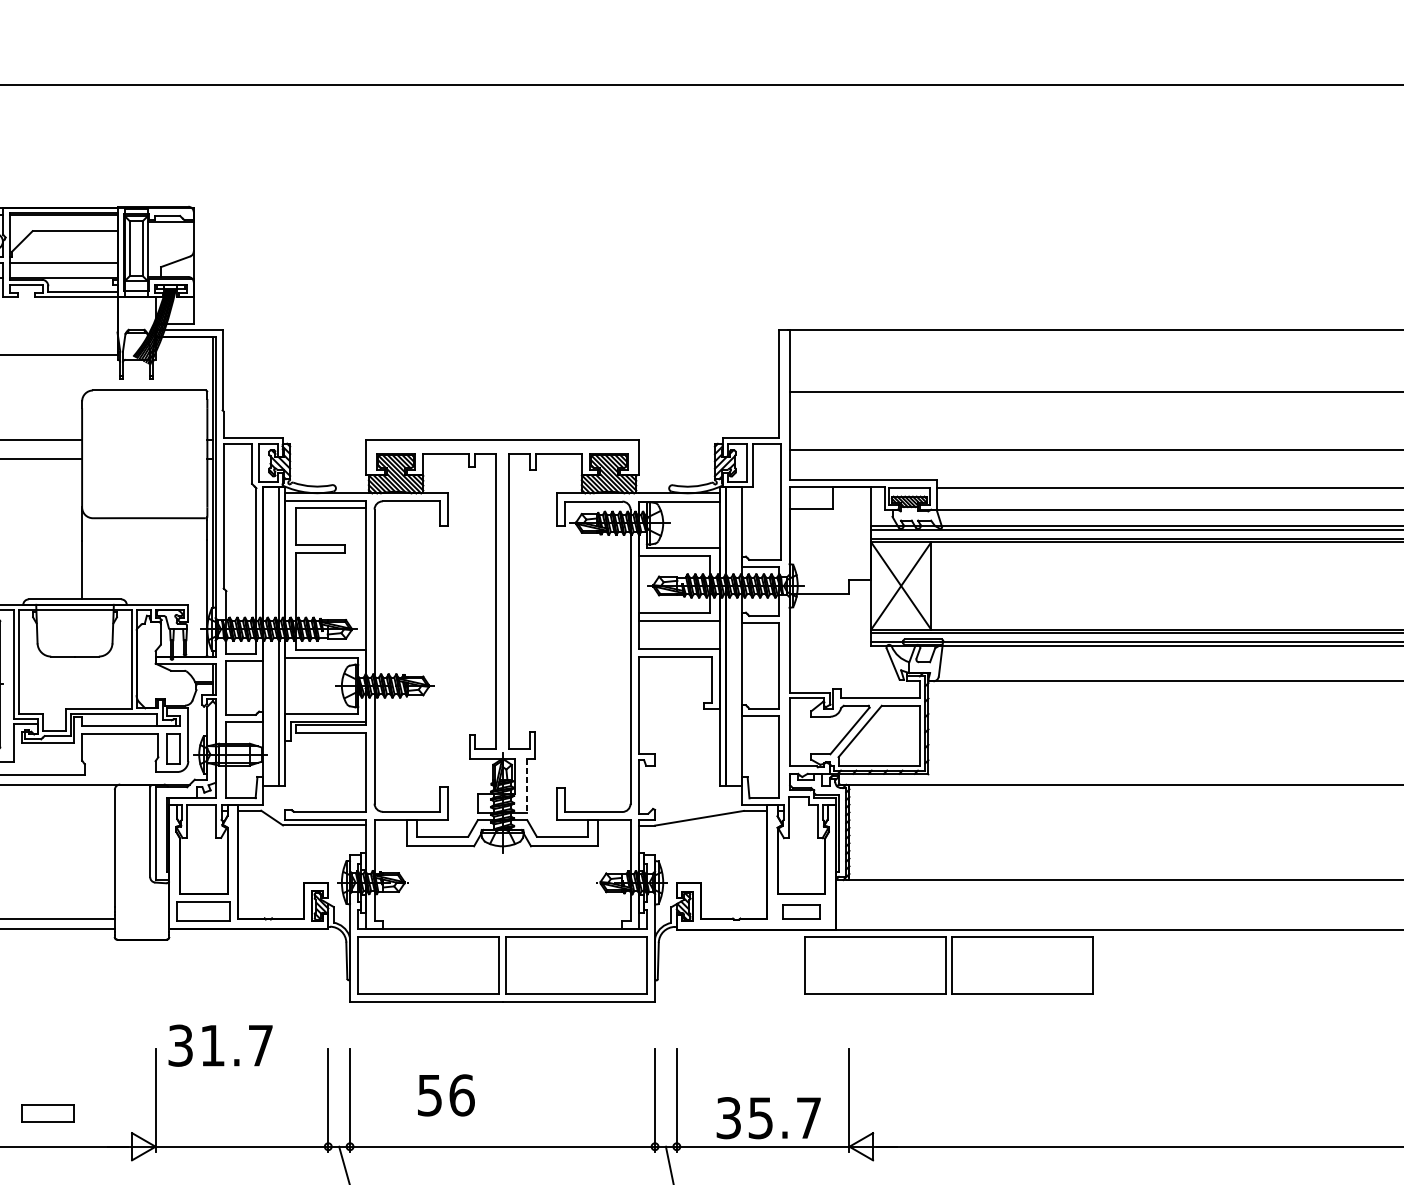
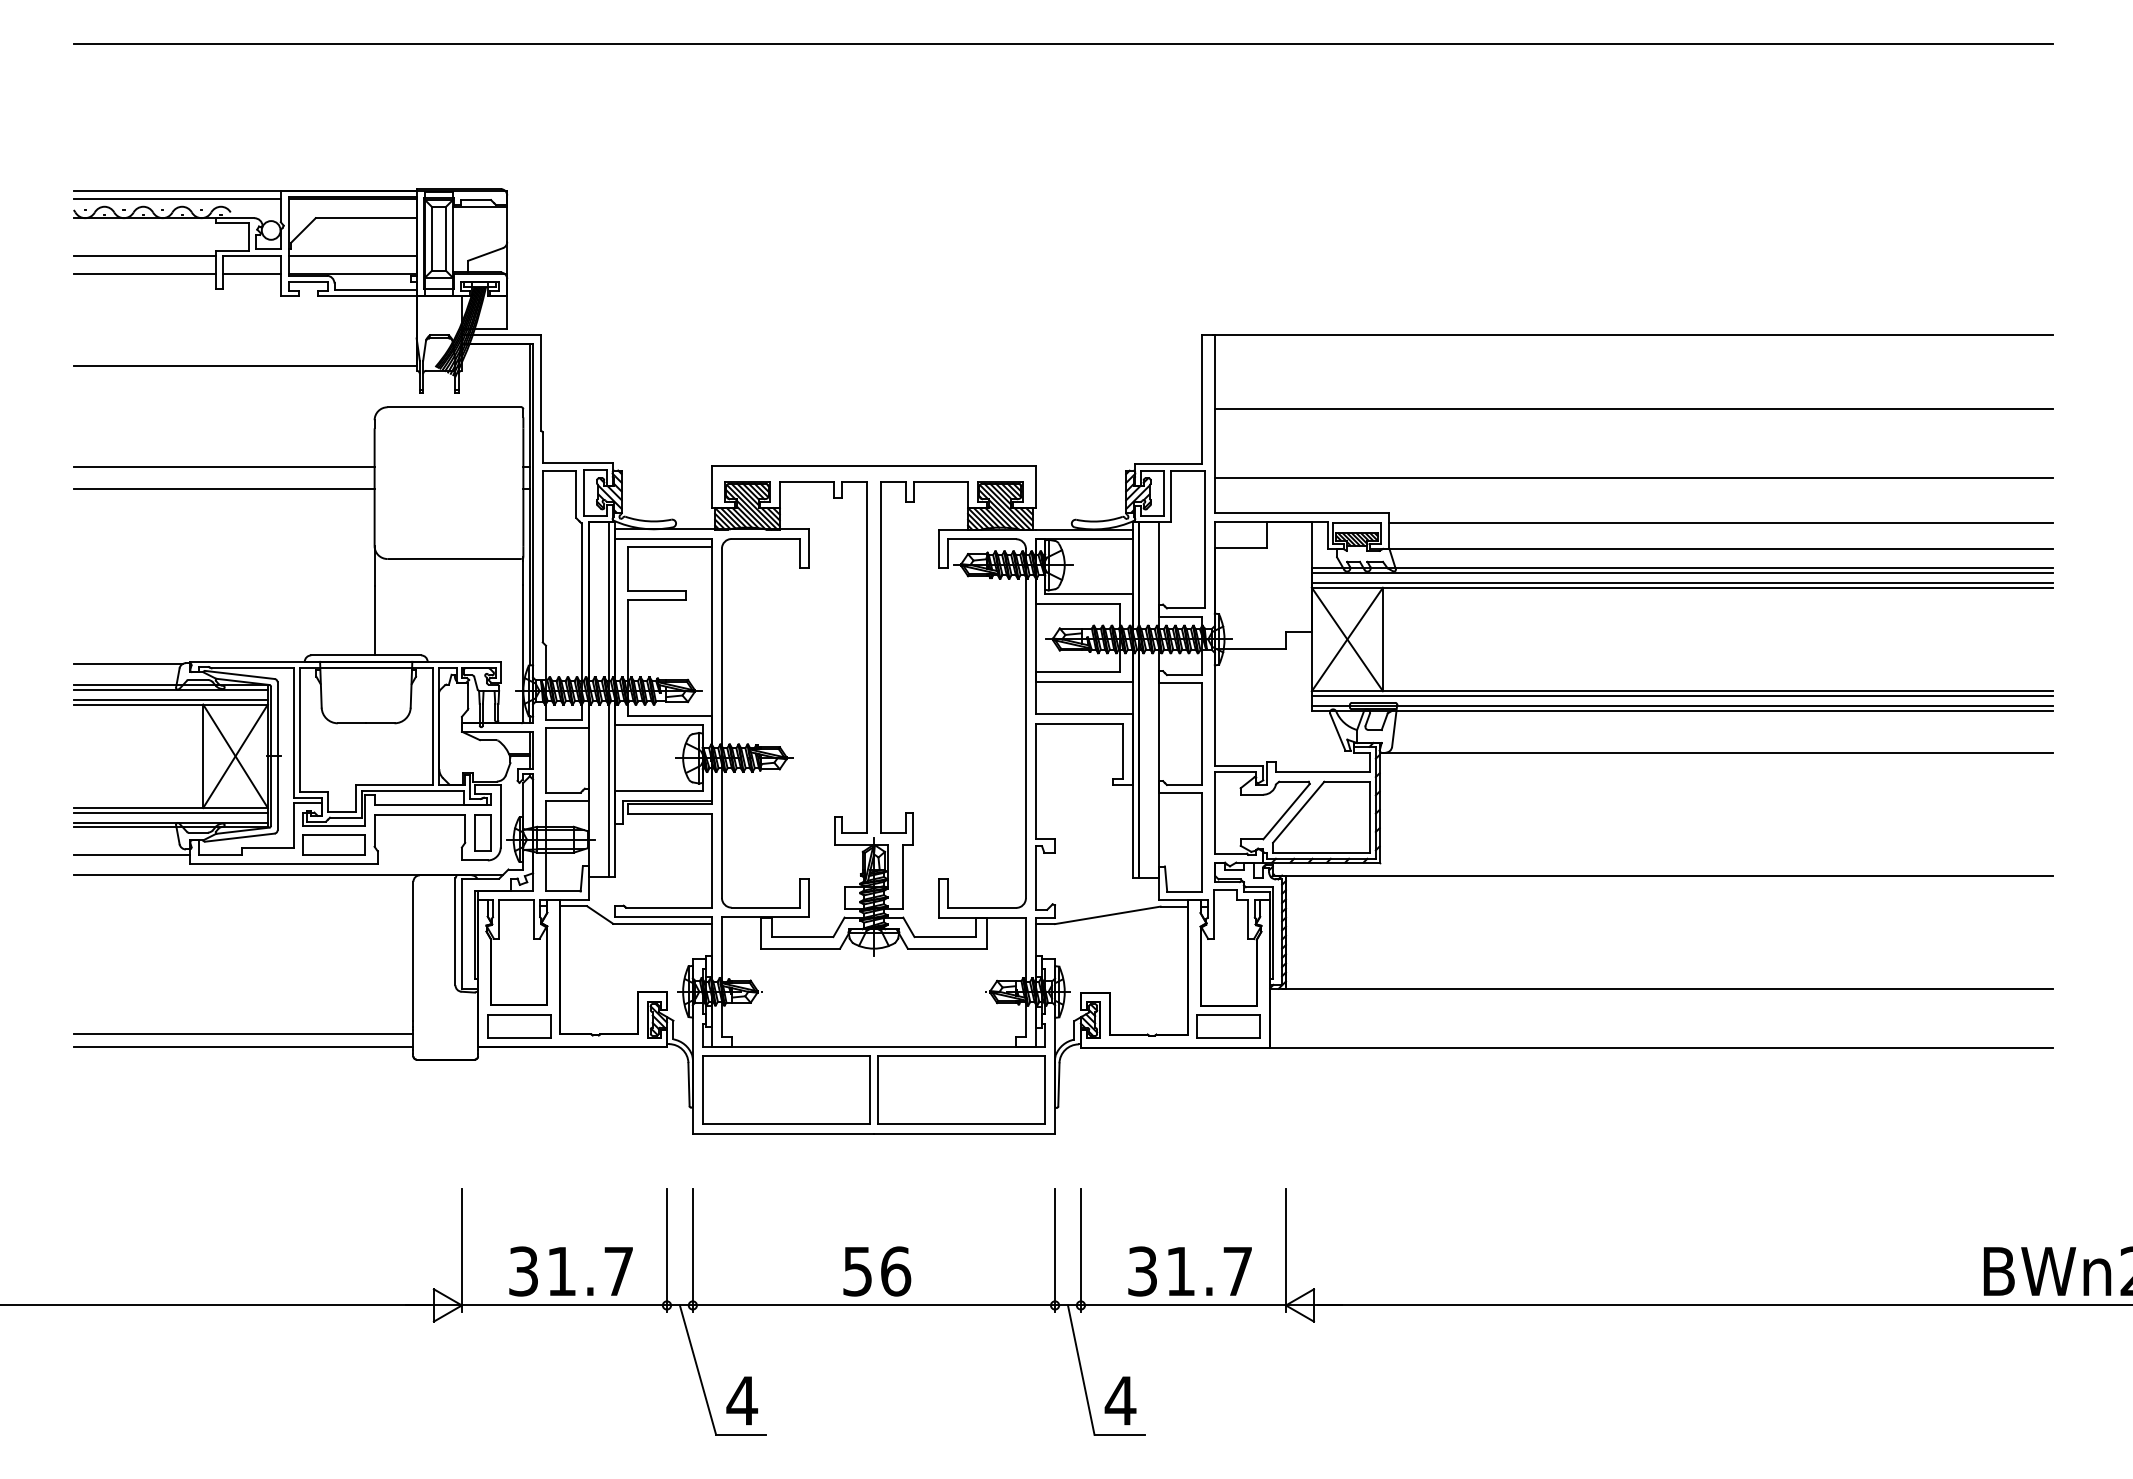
line: (527, 786) -> (903, 877), dashed -> solid
part: (801, 911) -> (1228, 1026), size x1.43
part: (948, 964) -> (1403, 1089), removed
text: (220, 1045) -> (570, 1271), moved
text: (446, 1095) -> (877, 1271), moved
part: (47, 1113) -> (333, 844), moved
text: (760, 1118) -> (1180, 1271), 35.7 -> 31.7

